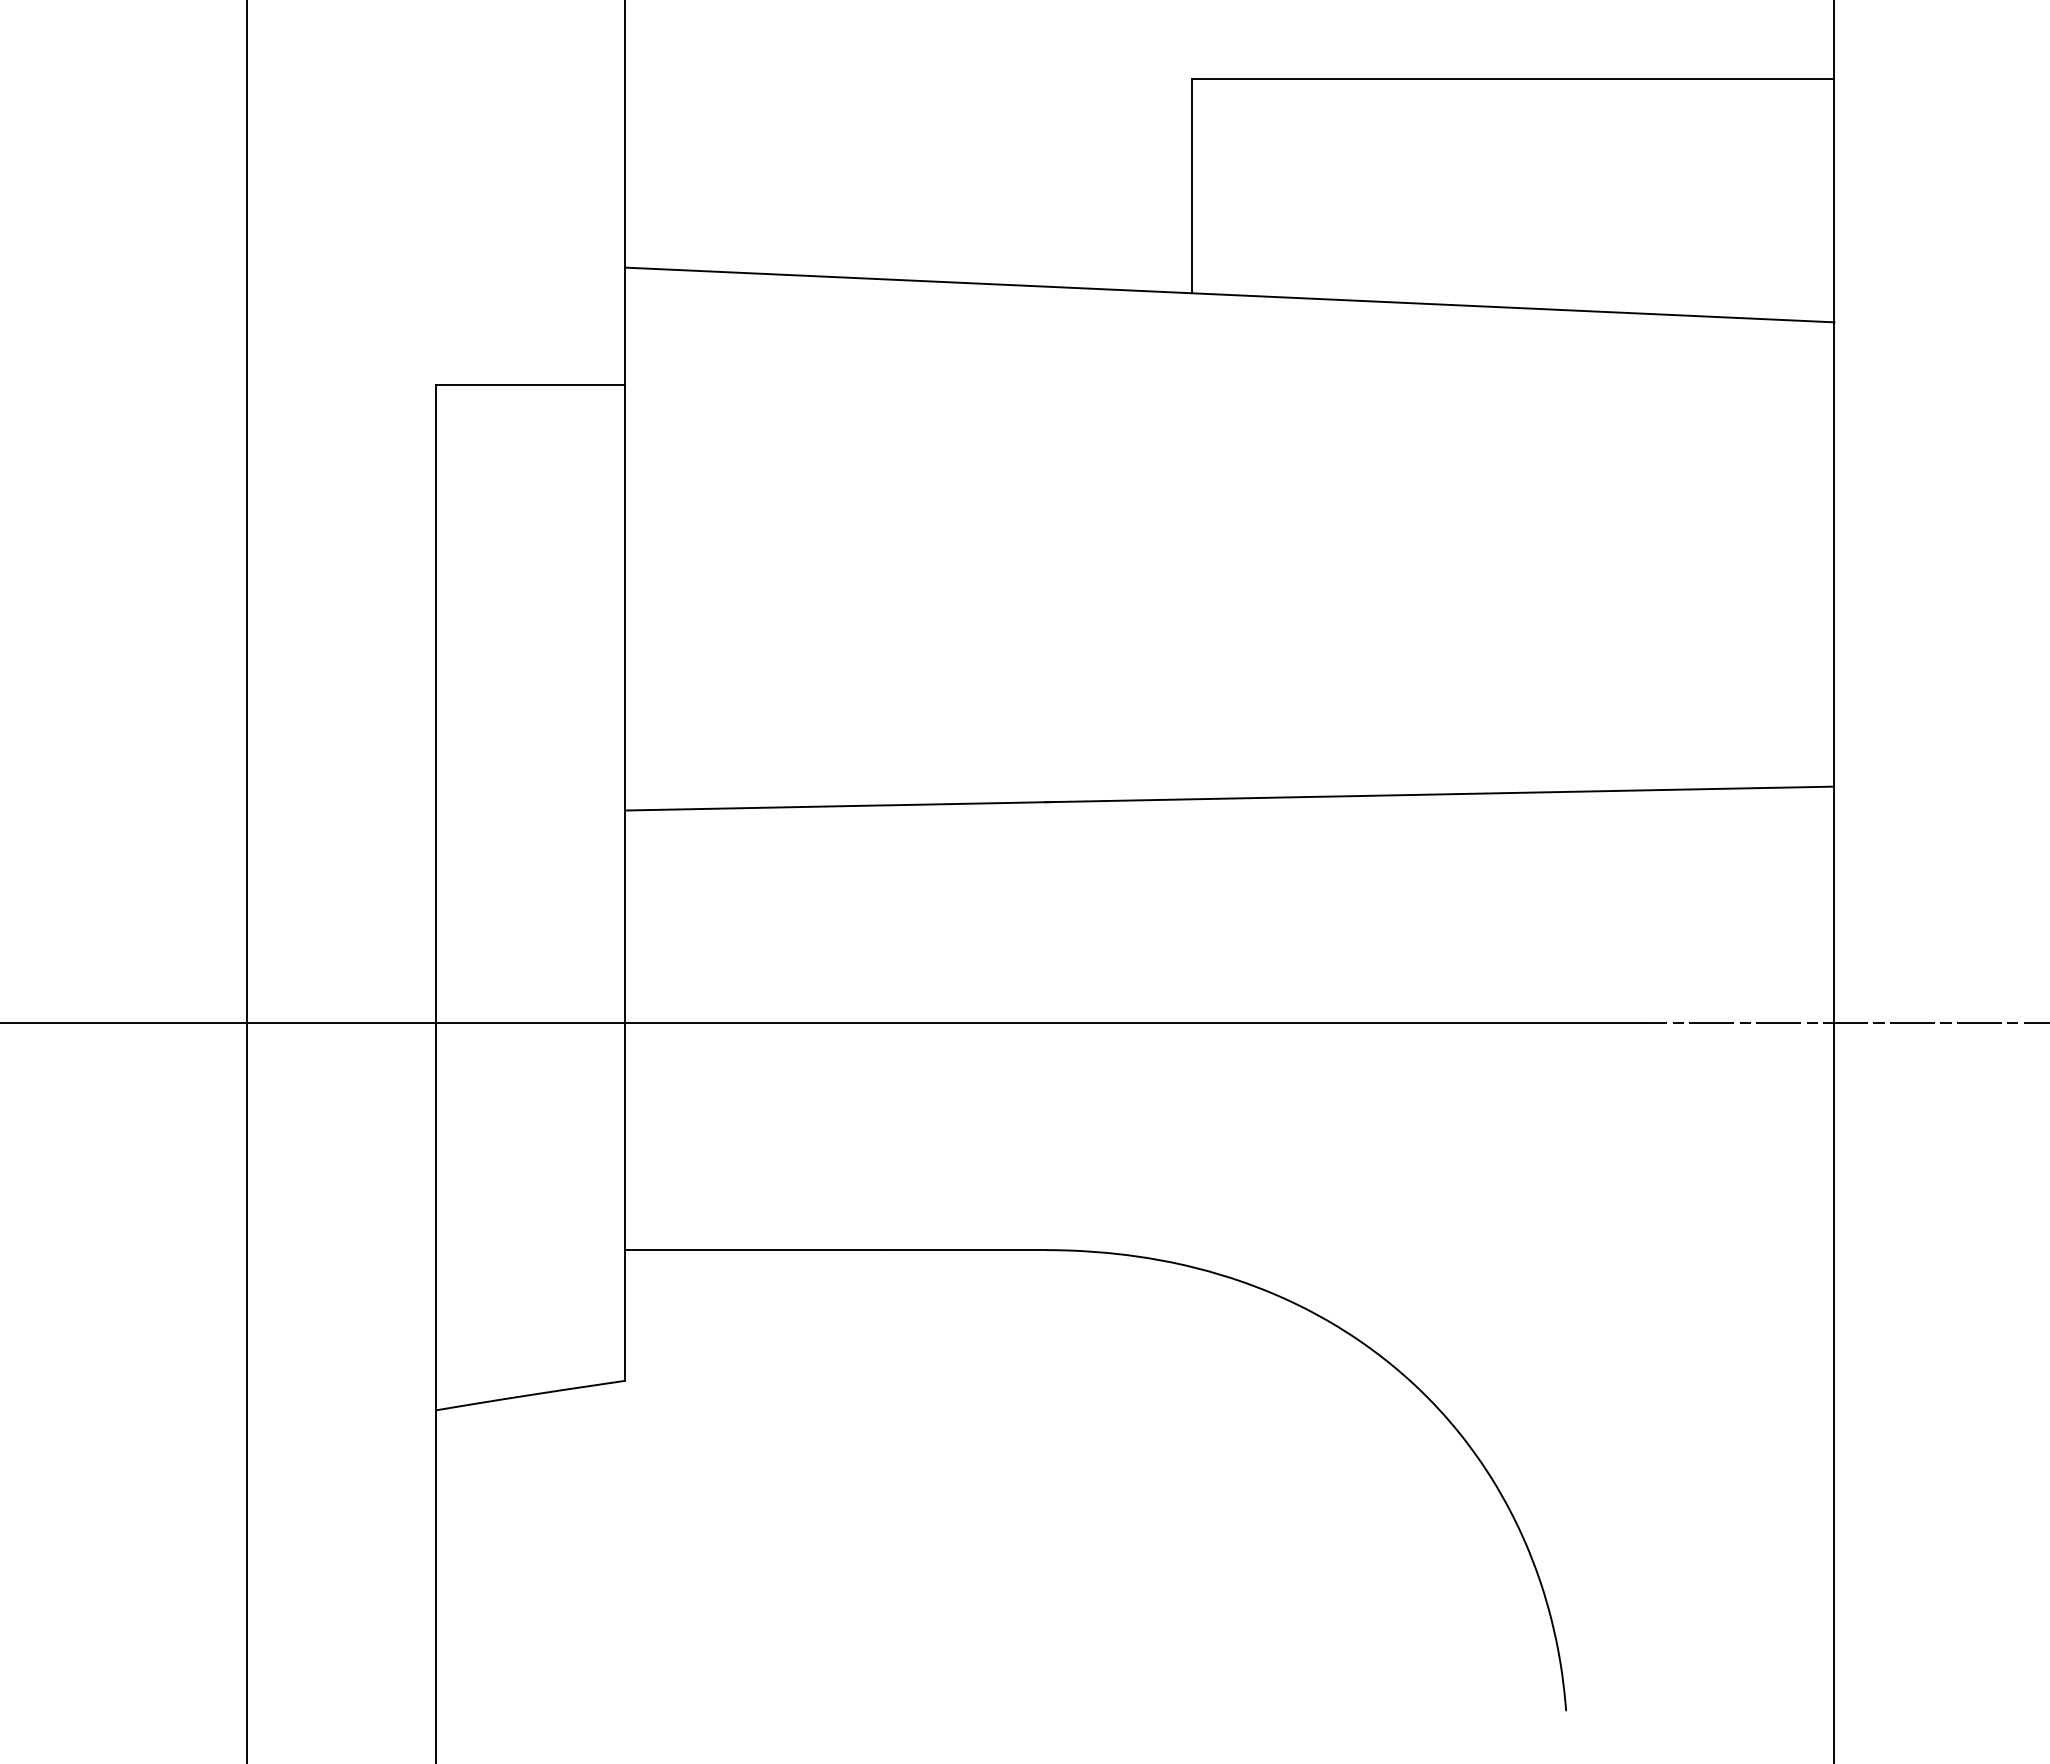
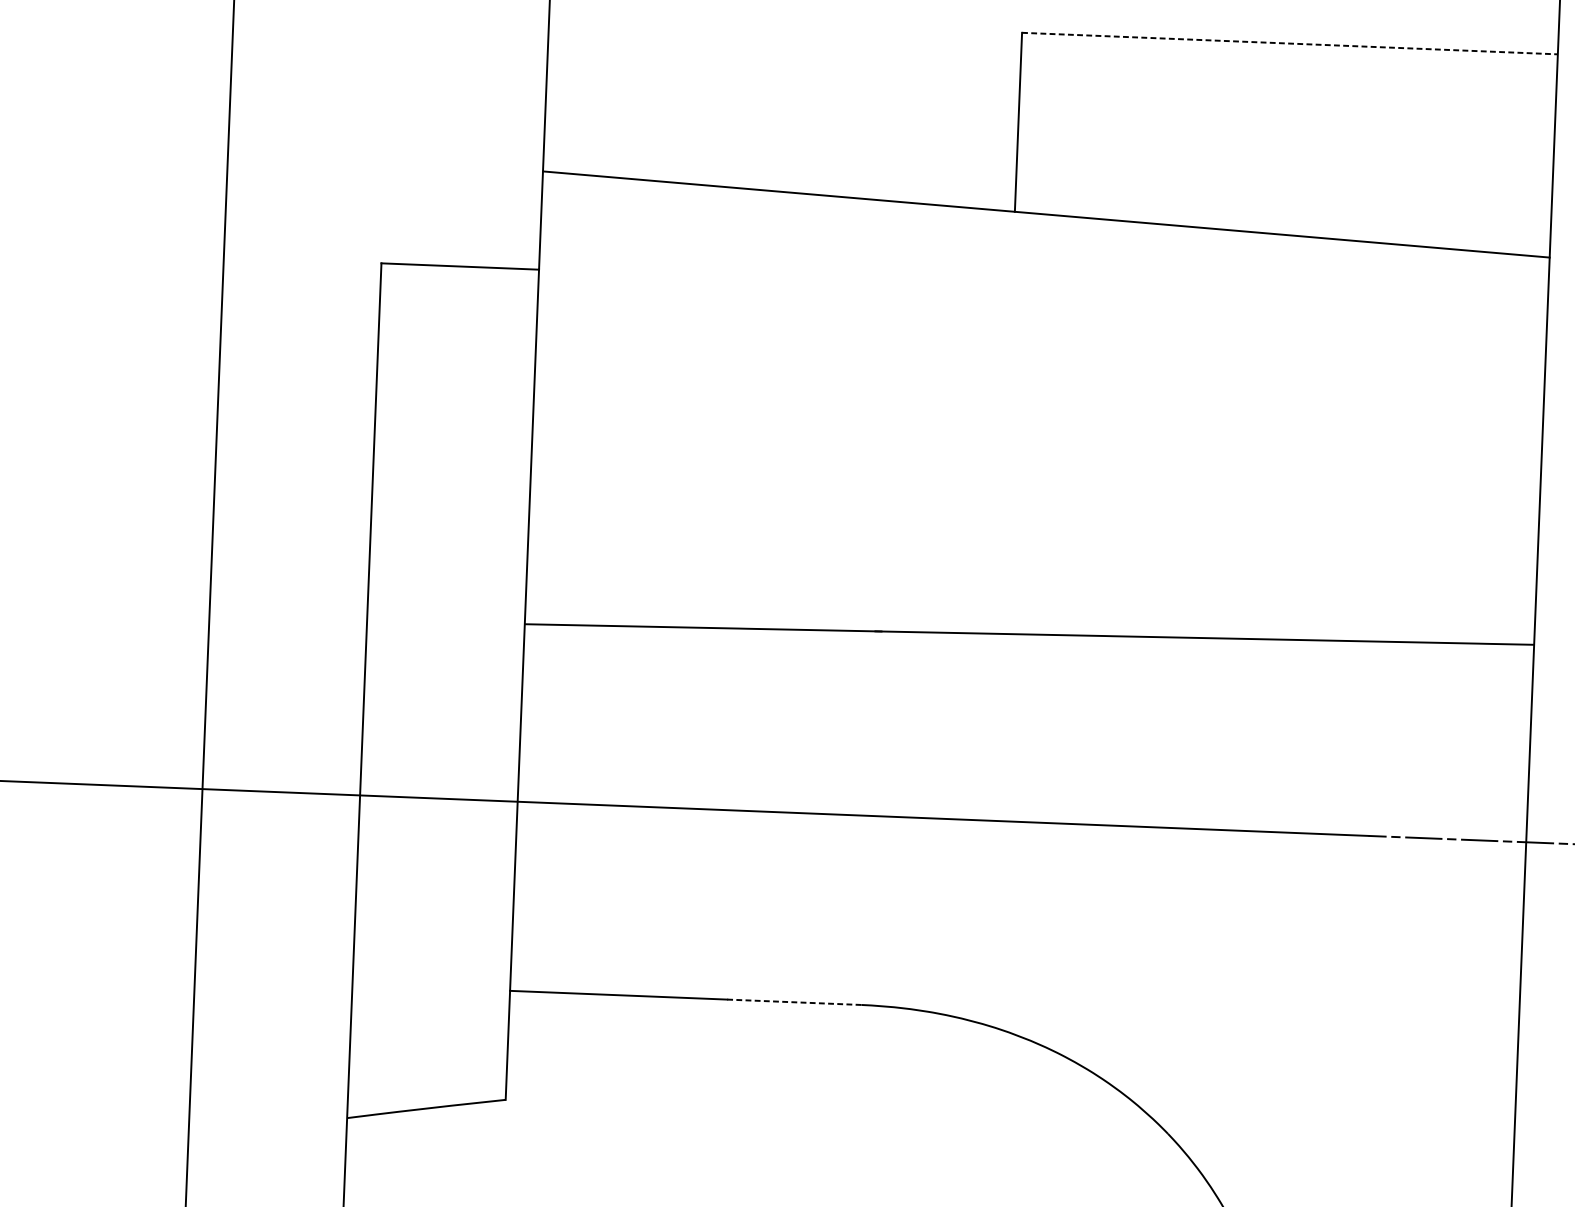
line: (1513, 78) -> (1290, 43), solid -> dashed
line: (965, 1250) -> (793, 1002), solid -> dashed

